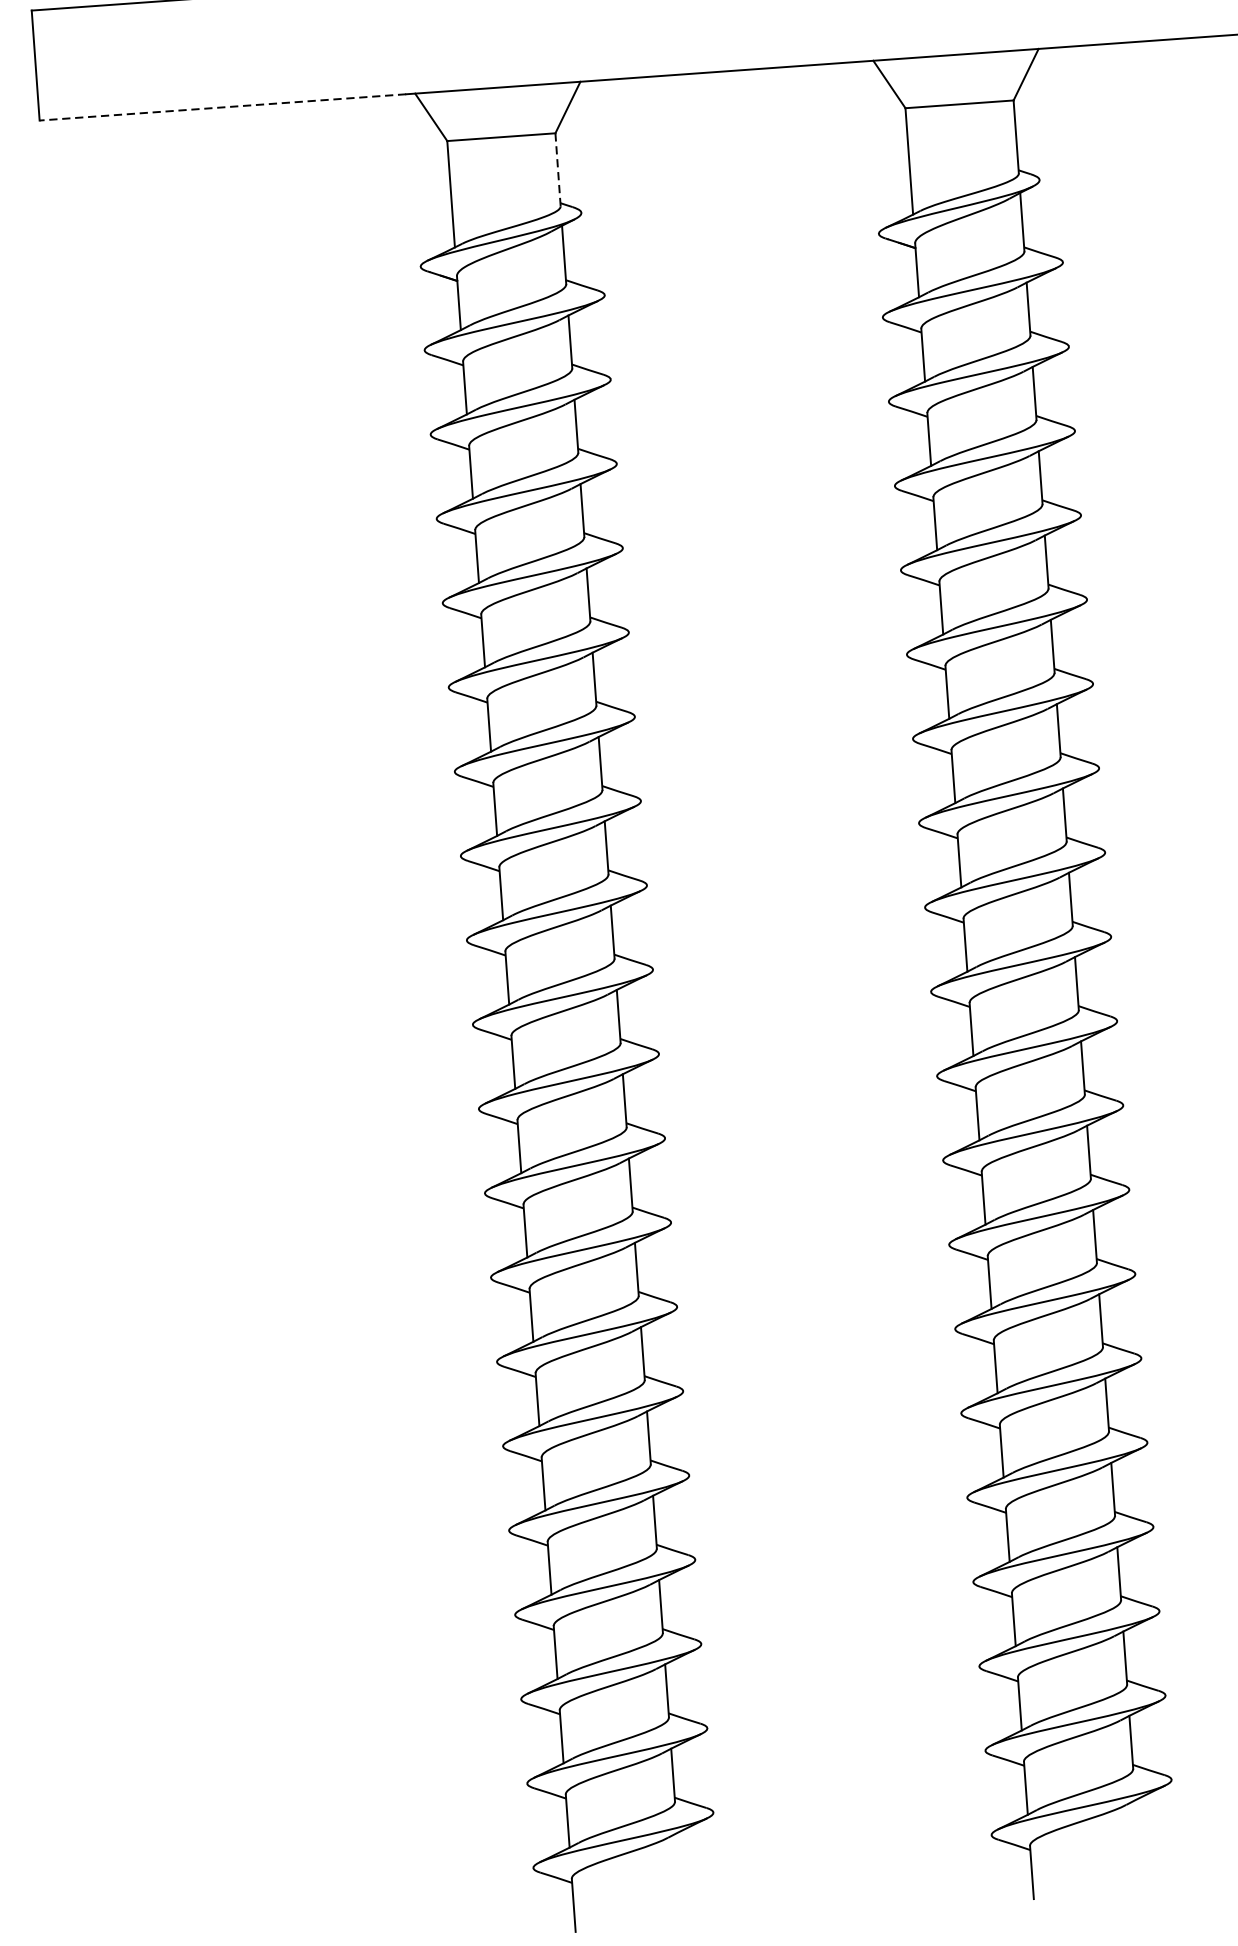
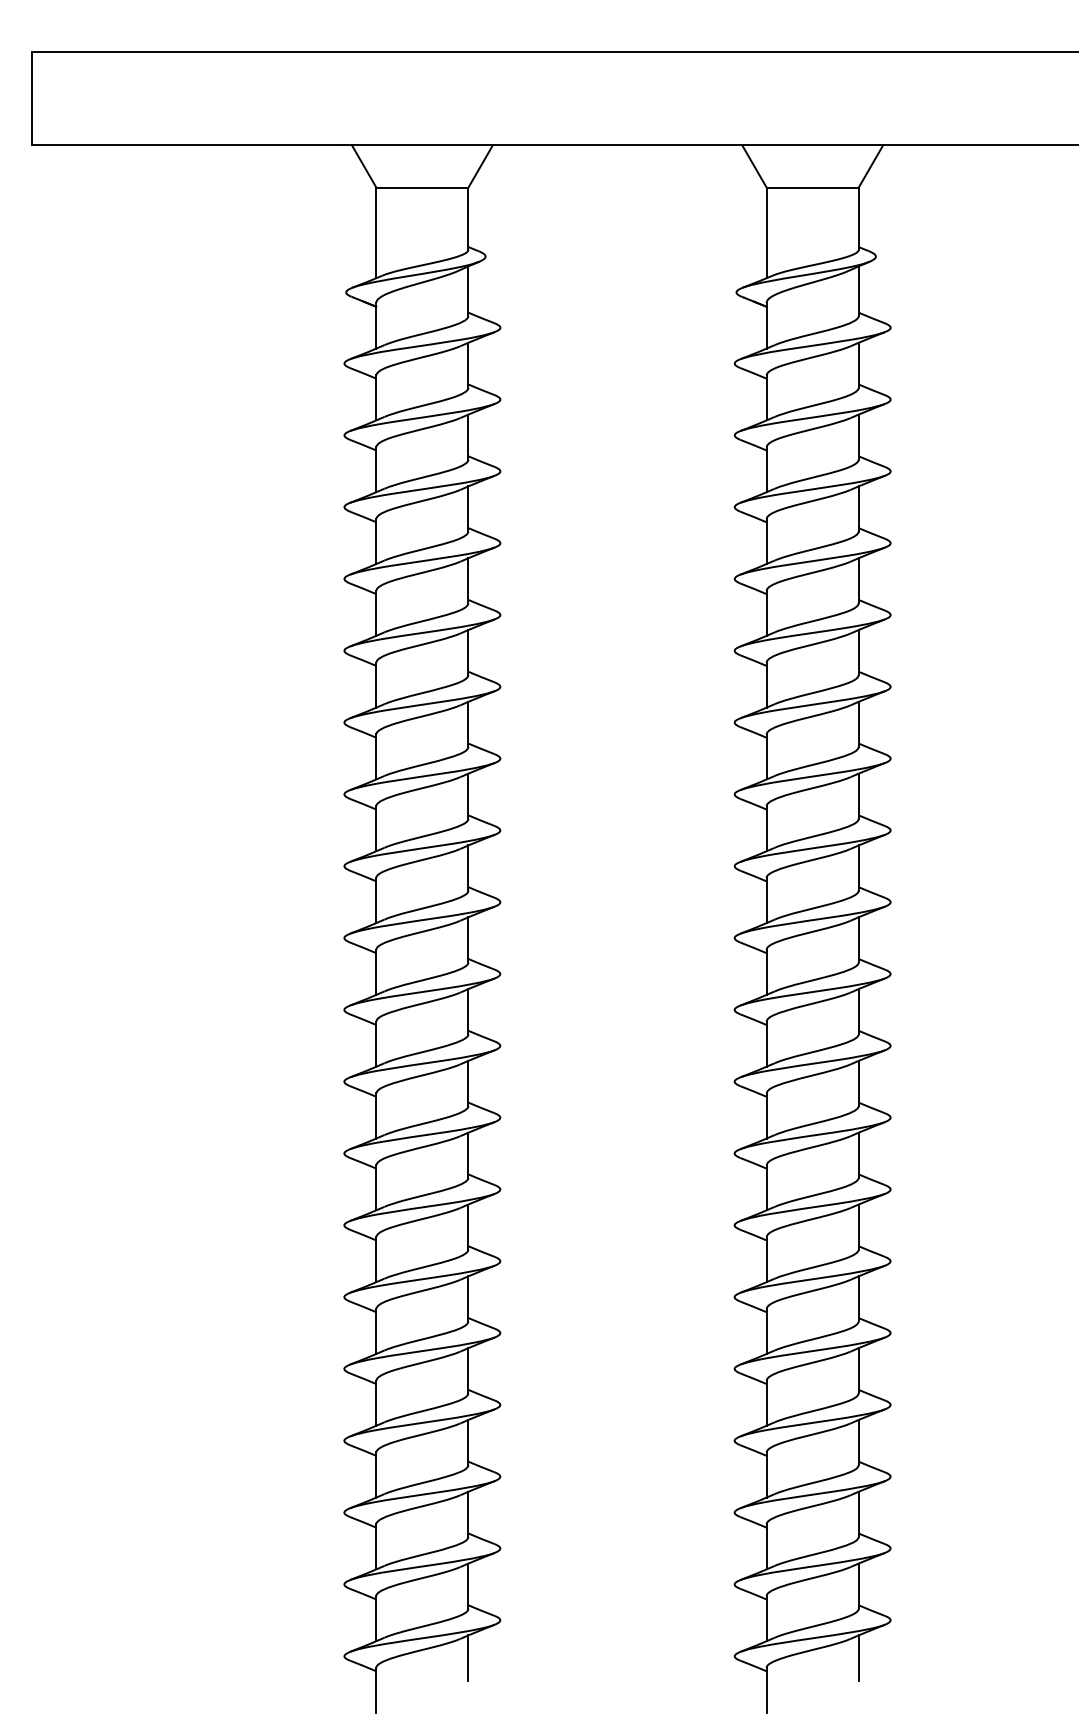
line: (222, 107) -> (187, 145), dashed -> solid
line: (558, 170) -> (468, 219), dashed -> solid
line: (1137, 1826) -> (858, 1657), added
line: (679, 1858) -> (468, 1657), added

